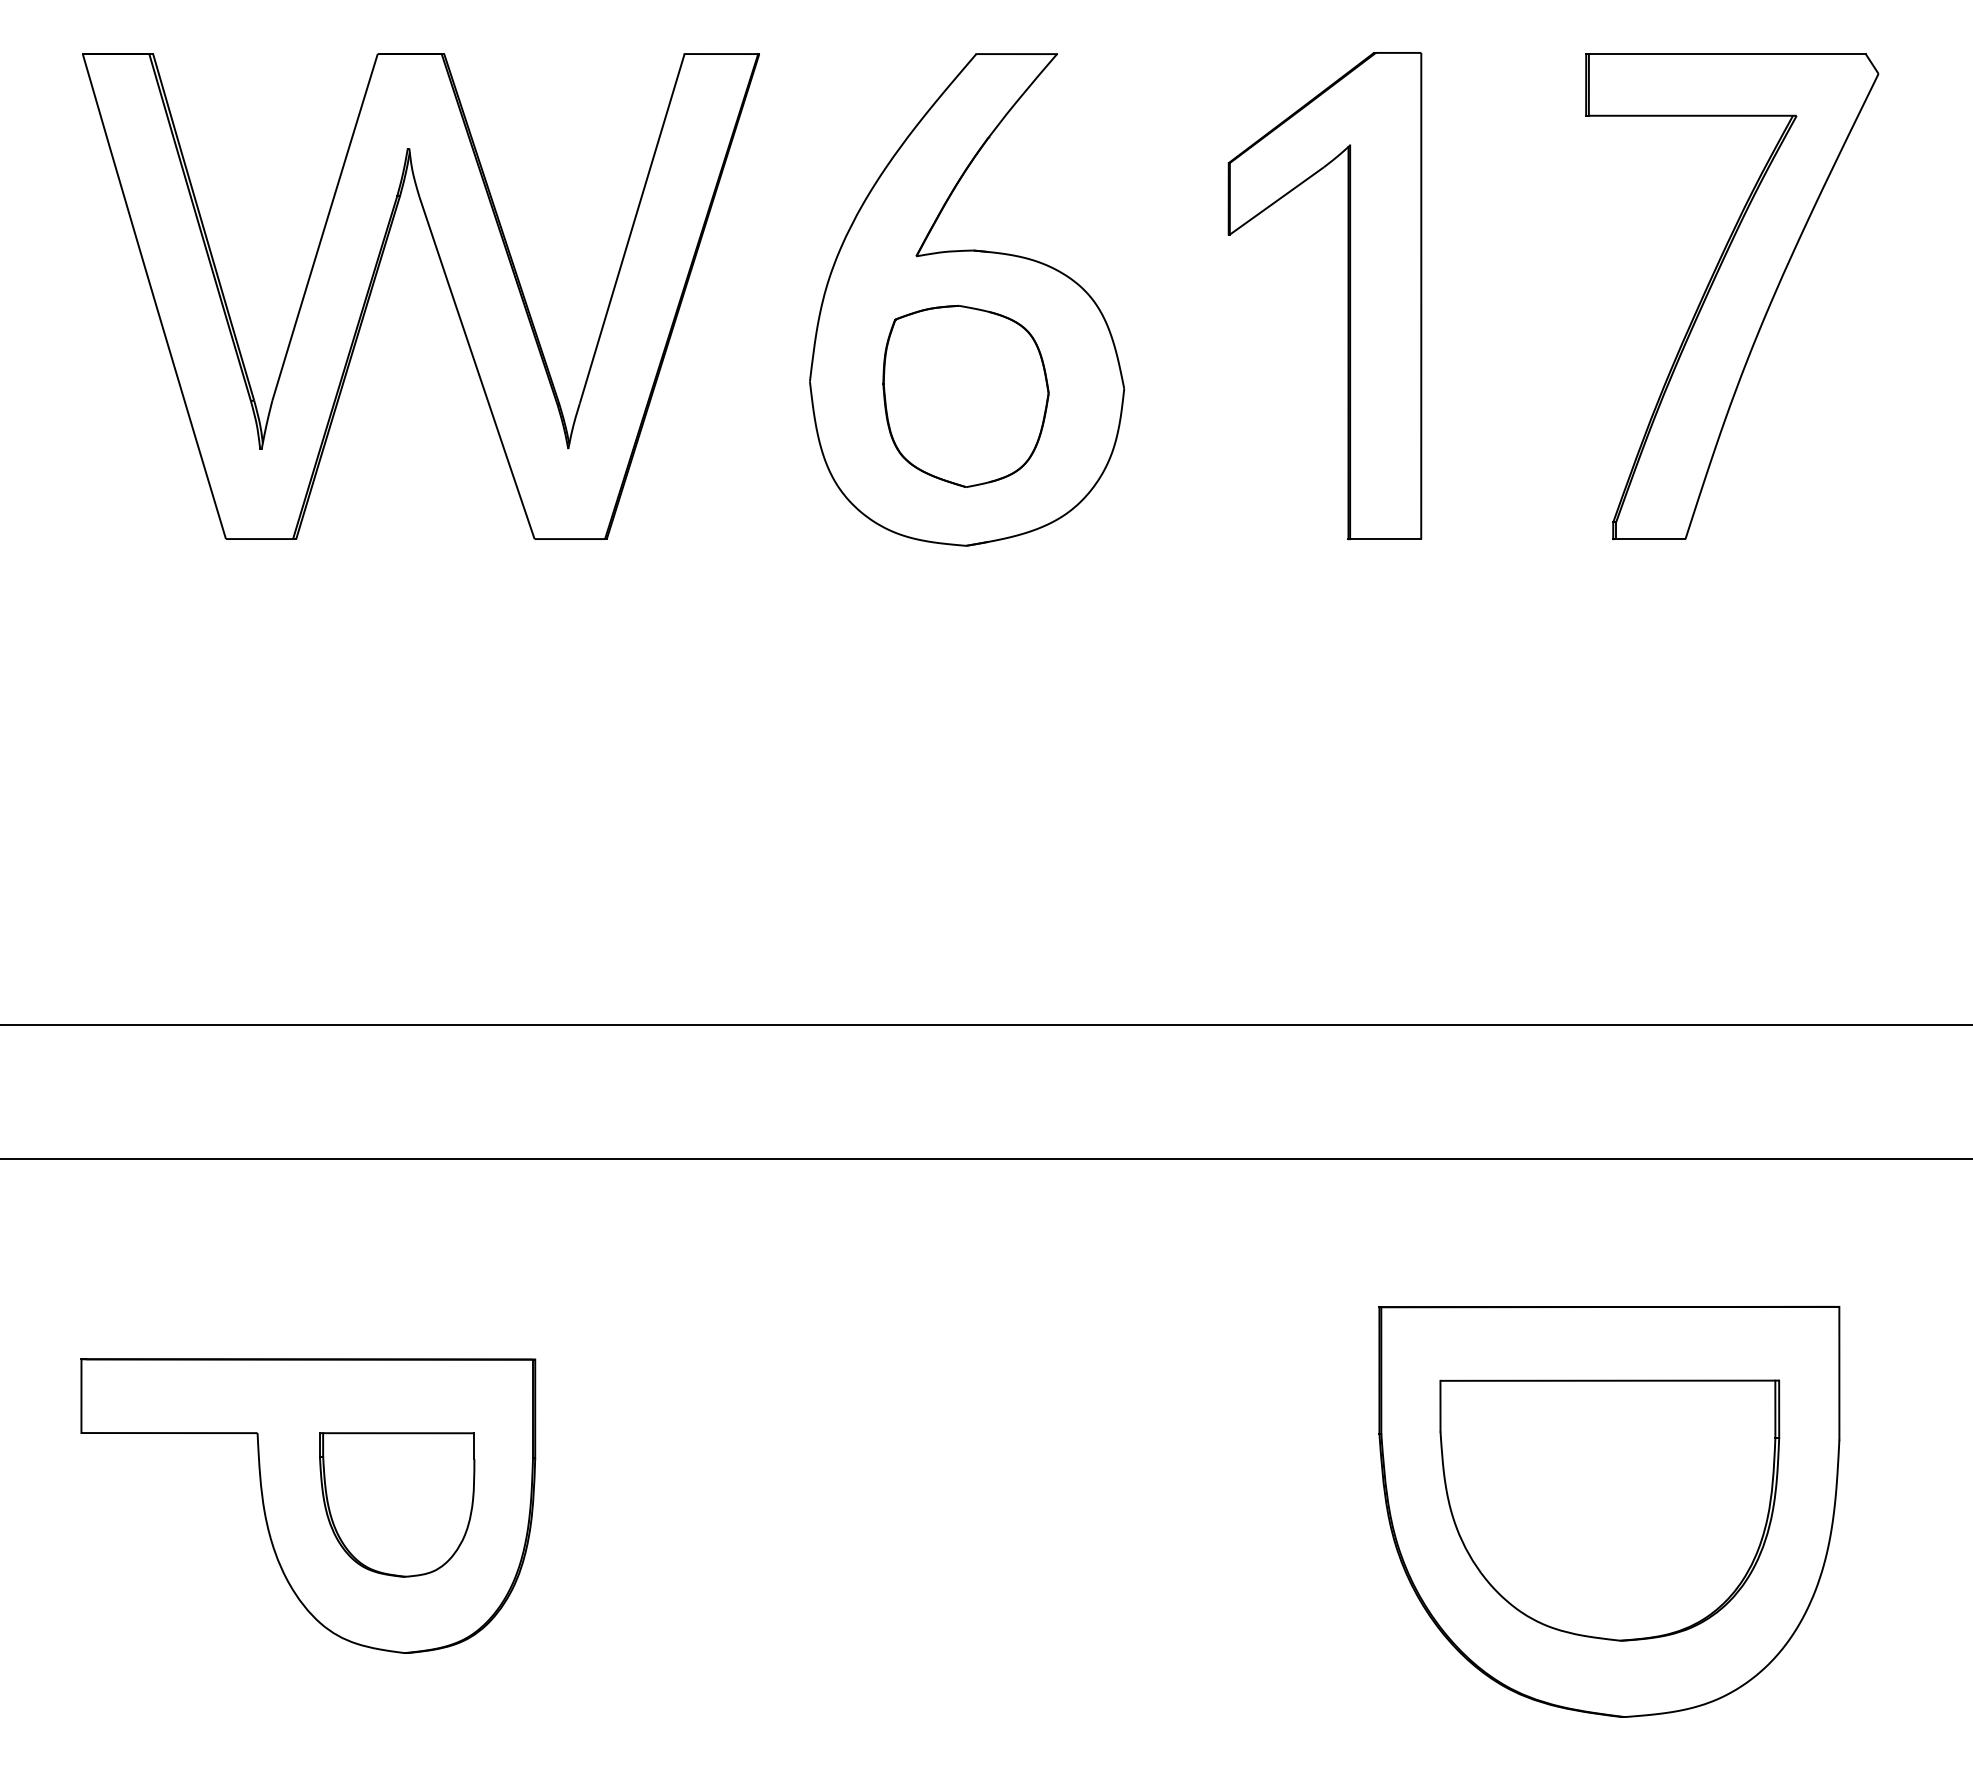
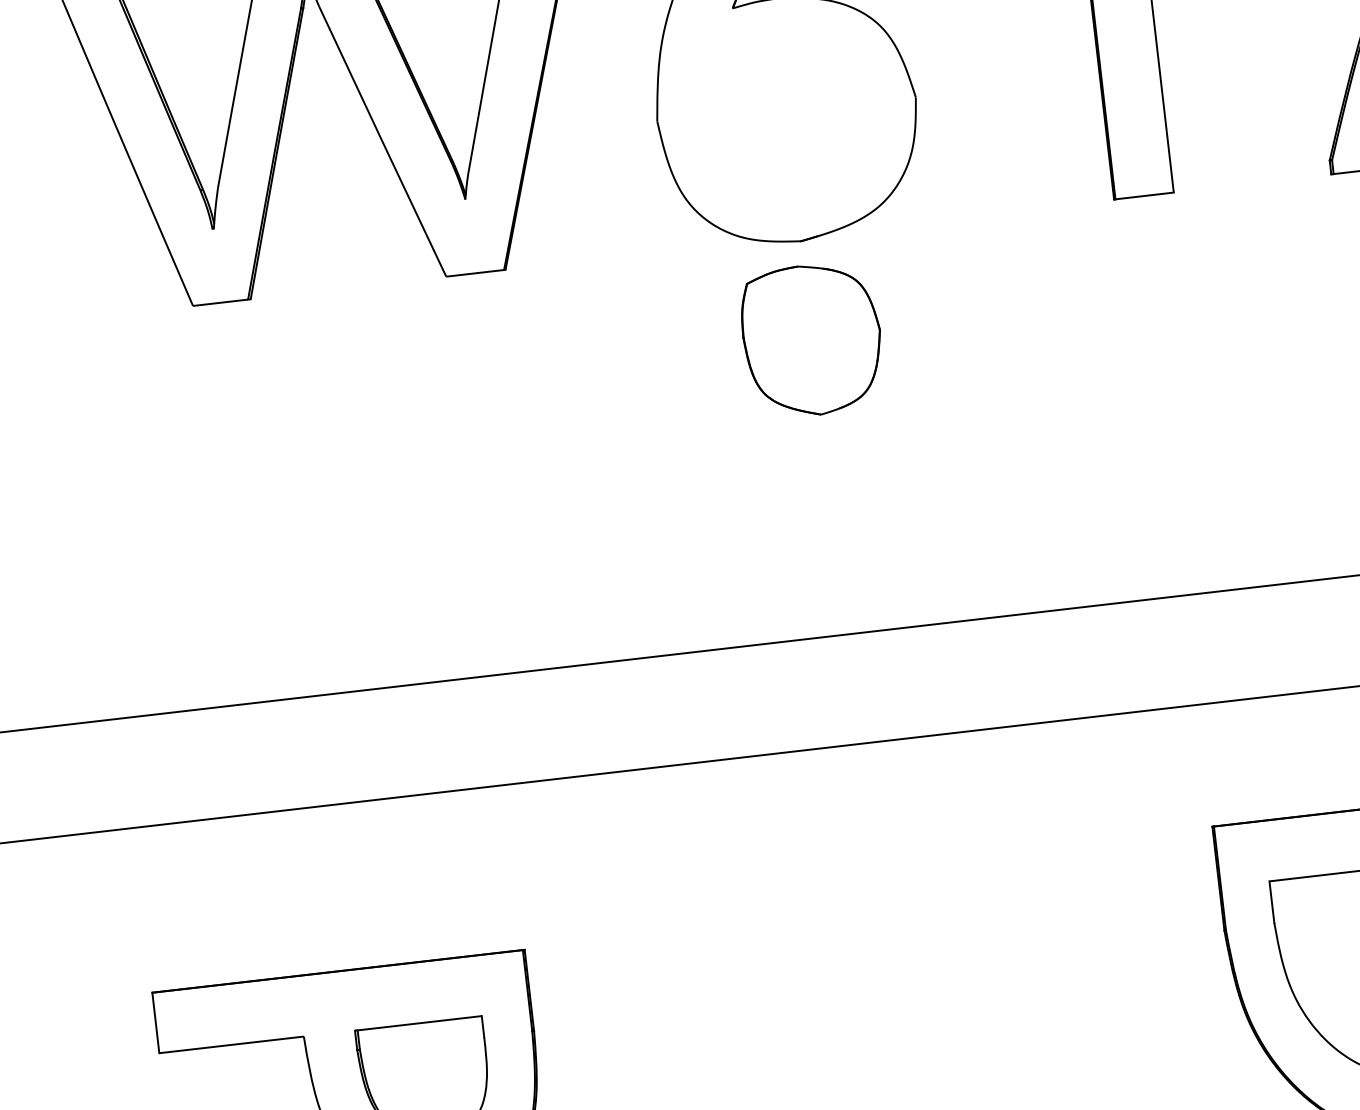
part: (965, 395) -> (811, 339), moved

